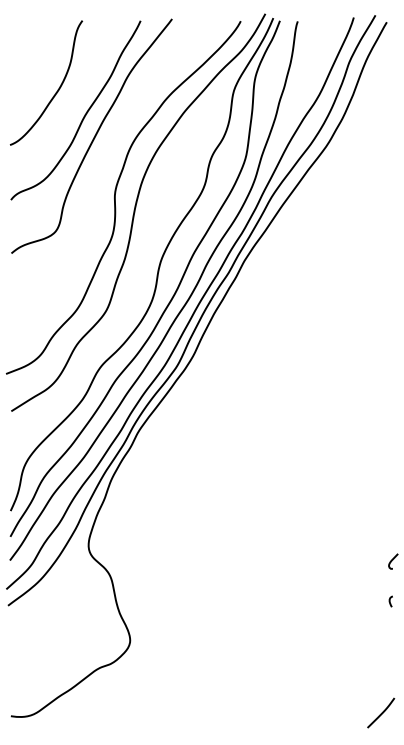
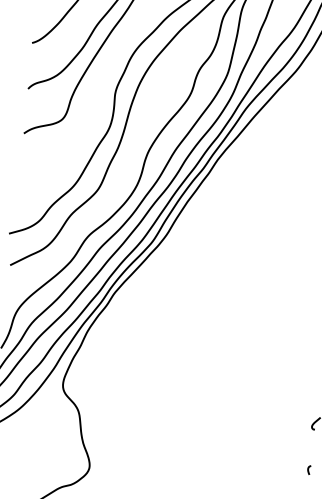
curve: (390, 601) -> (308, 470), moved

